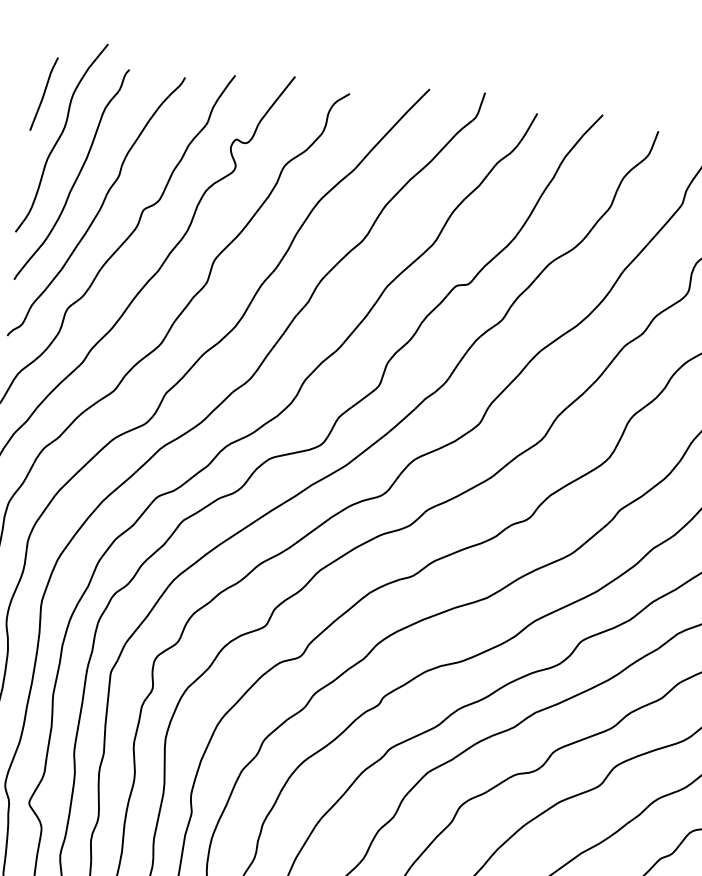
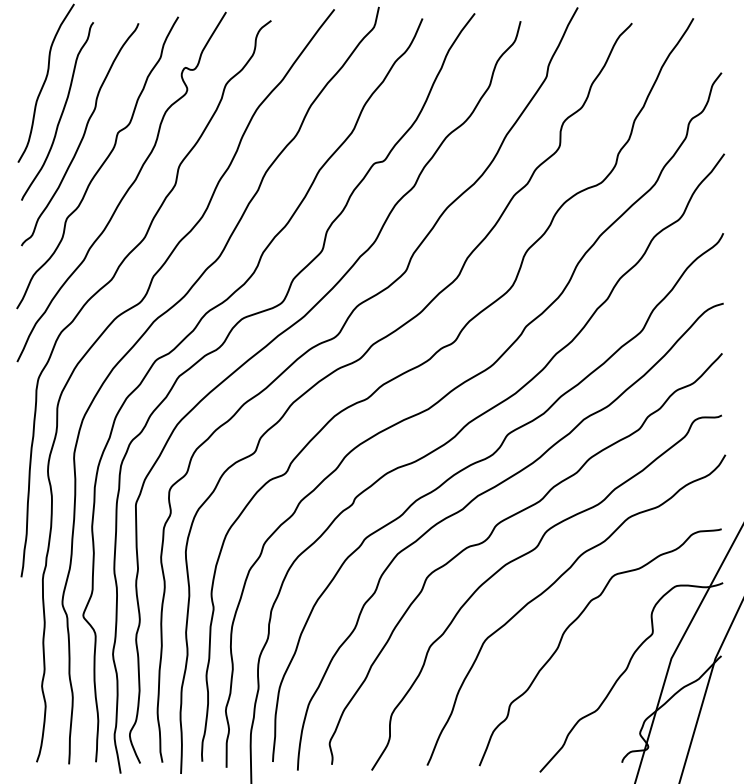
line: (43, 93) -> (27, 49), removed

